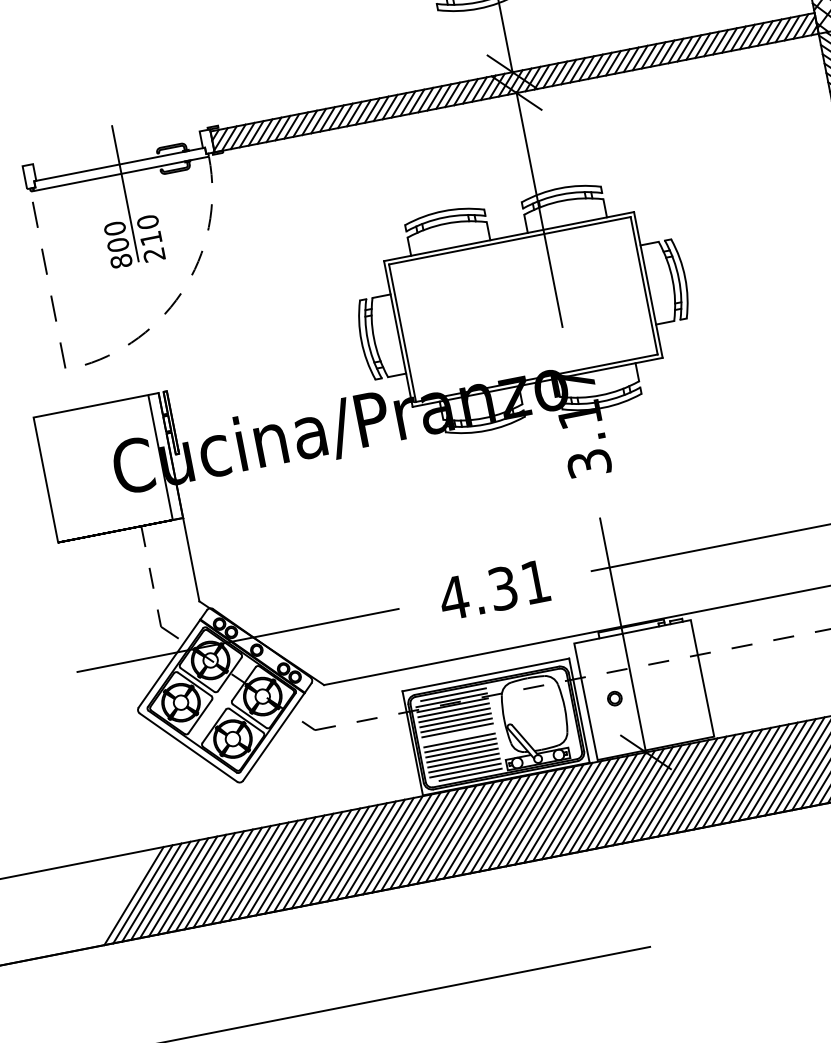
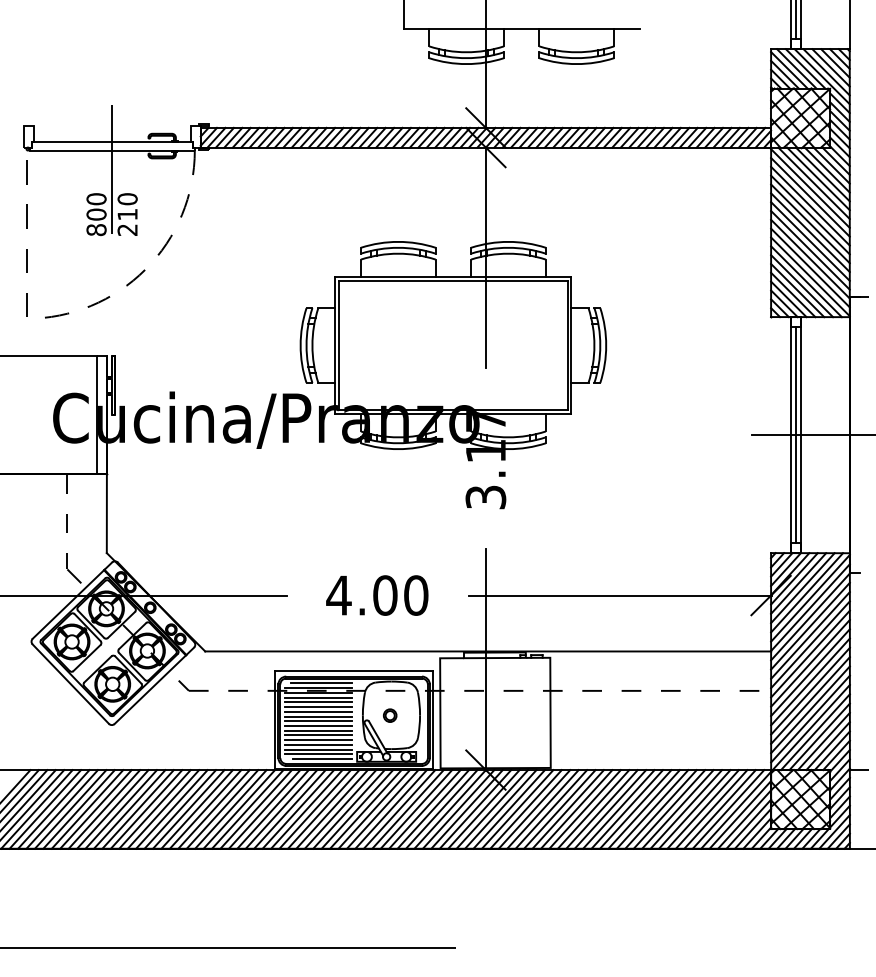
text: (519, 585) -> (400, 595), 4.31 -> 4.00
part: (615, 698) -> (390, 715), moved
line: (458, 735) -> (318, 721), added

